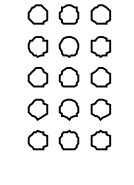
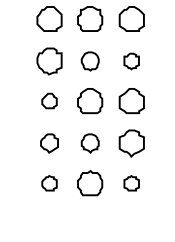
part: (69, 46) -> (90, 61), size x0.7
part: (100, 46) -> (131, 61), size x0.6
part: (37, 76) -> (49, 100), size x0.6
part: (37, 109) -> (49, 143), size x0.7
part: (69, 109) -> (90, 143), size x0.7
part: (37, 140) -> (49, 183), size x0.6
part: (100, 140) -> (131, 183), size x0.6

